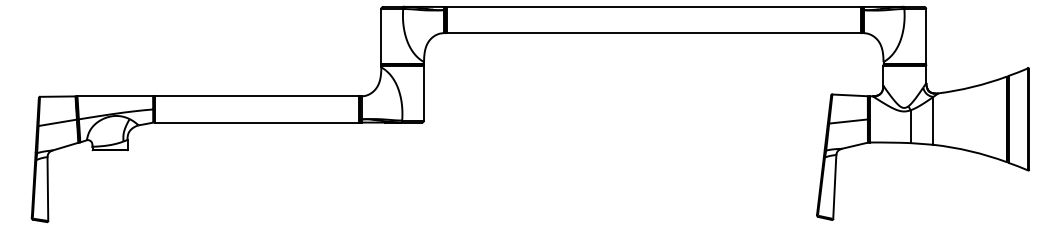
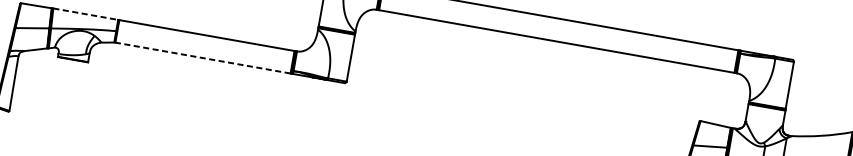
line: (115, 96) -> (85, 14), solid -> dashed
line: (256, 122) -> (202, 57), solid -> dashed

